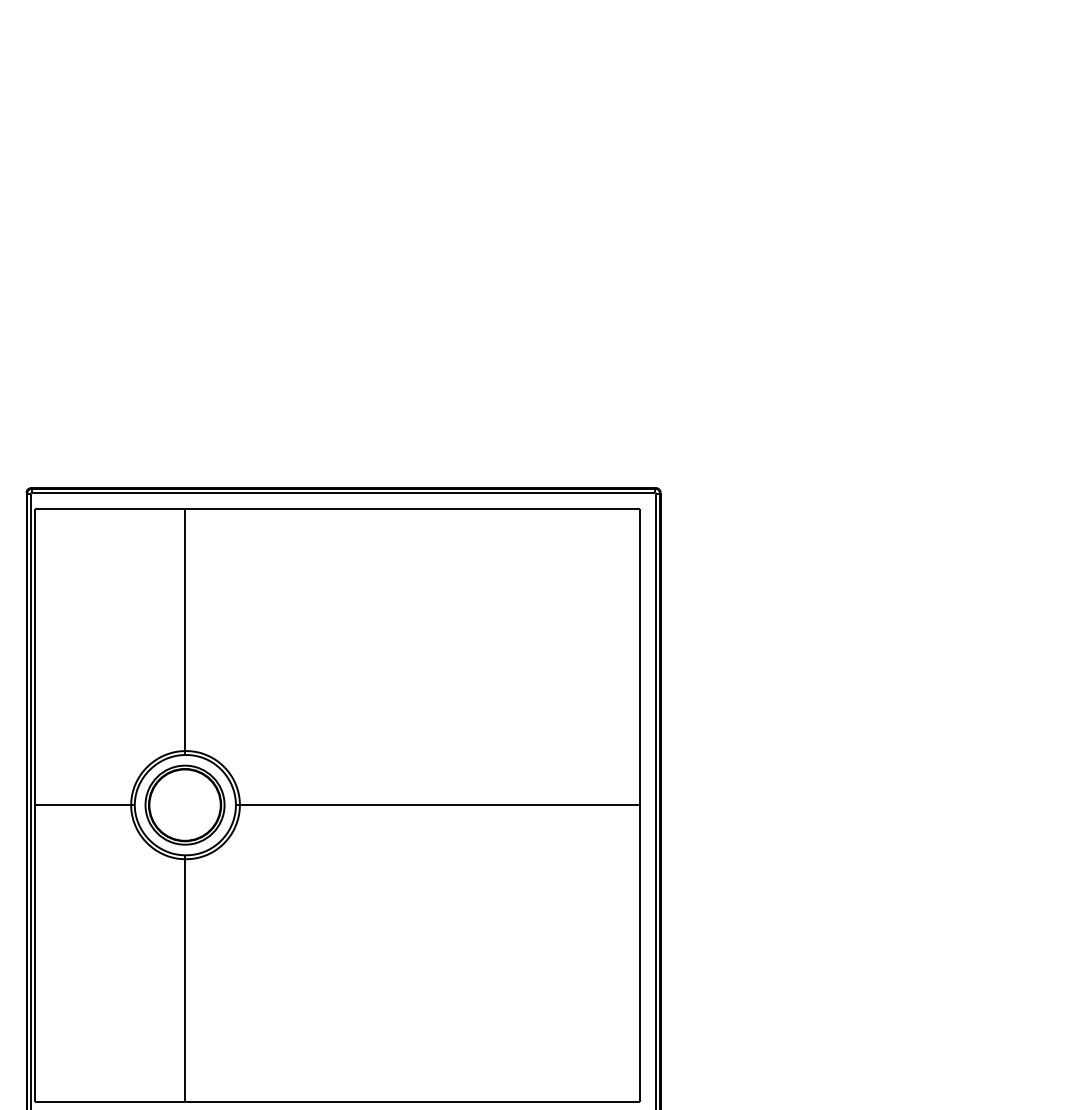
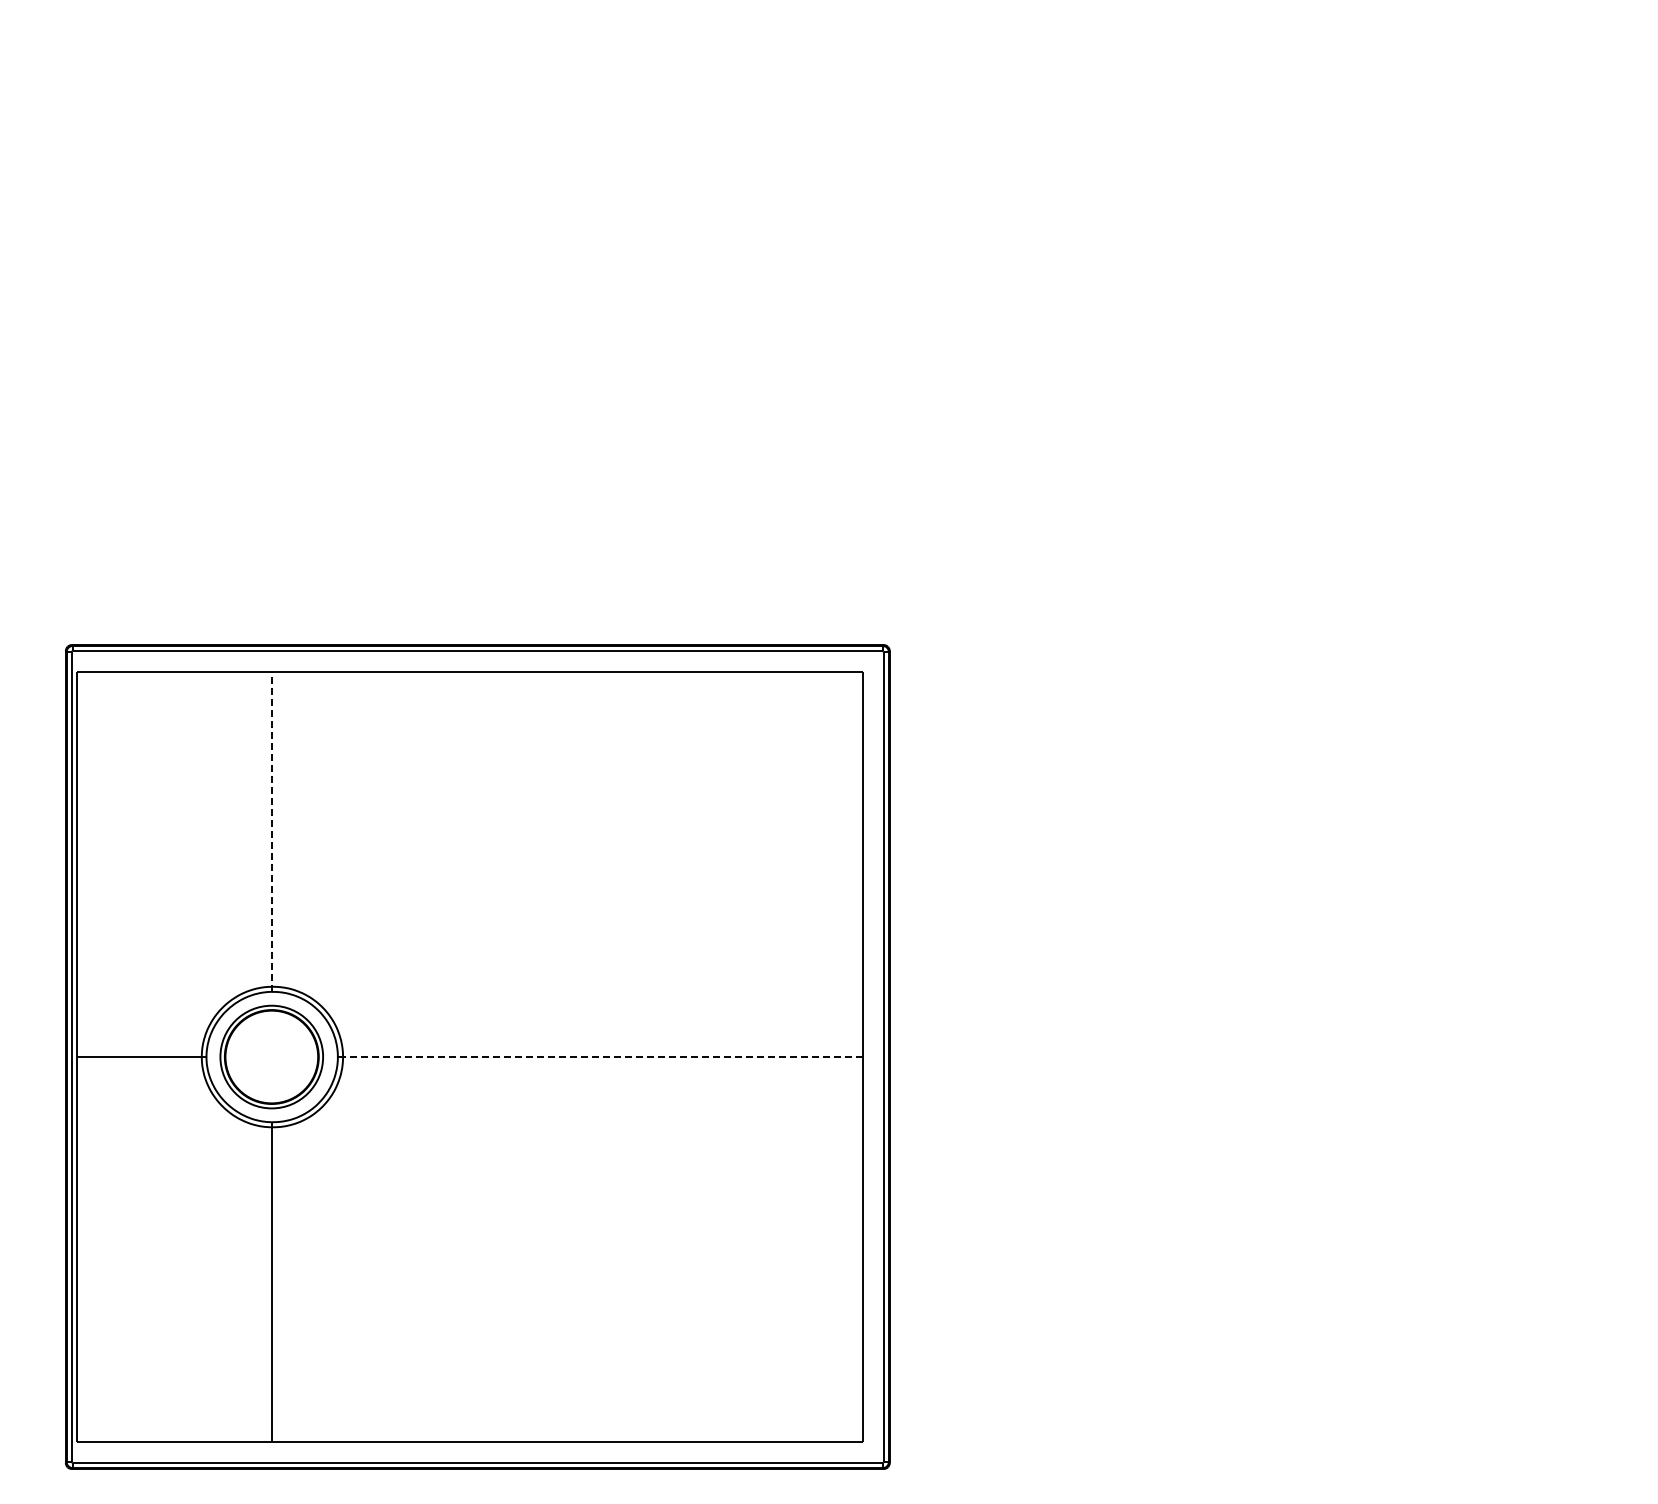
line: (184, 631) -> (271, 831), solid -> dashed
line: (440, 805) -> (603, 1057), solid -> dashed

